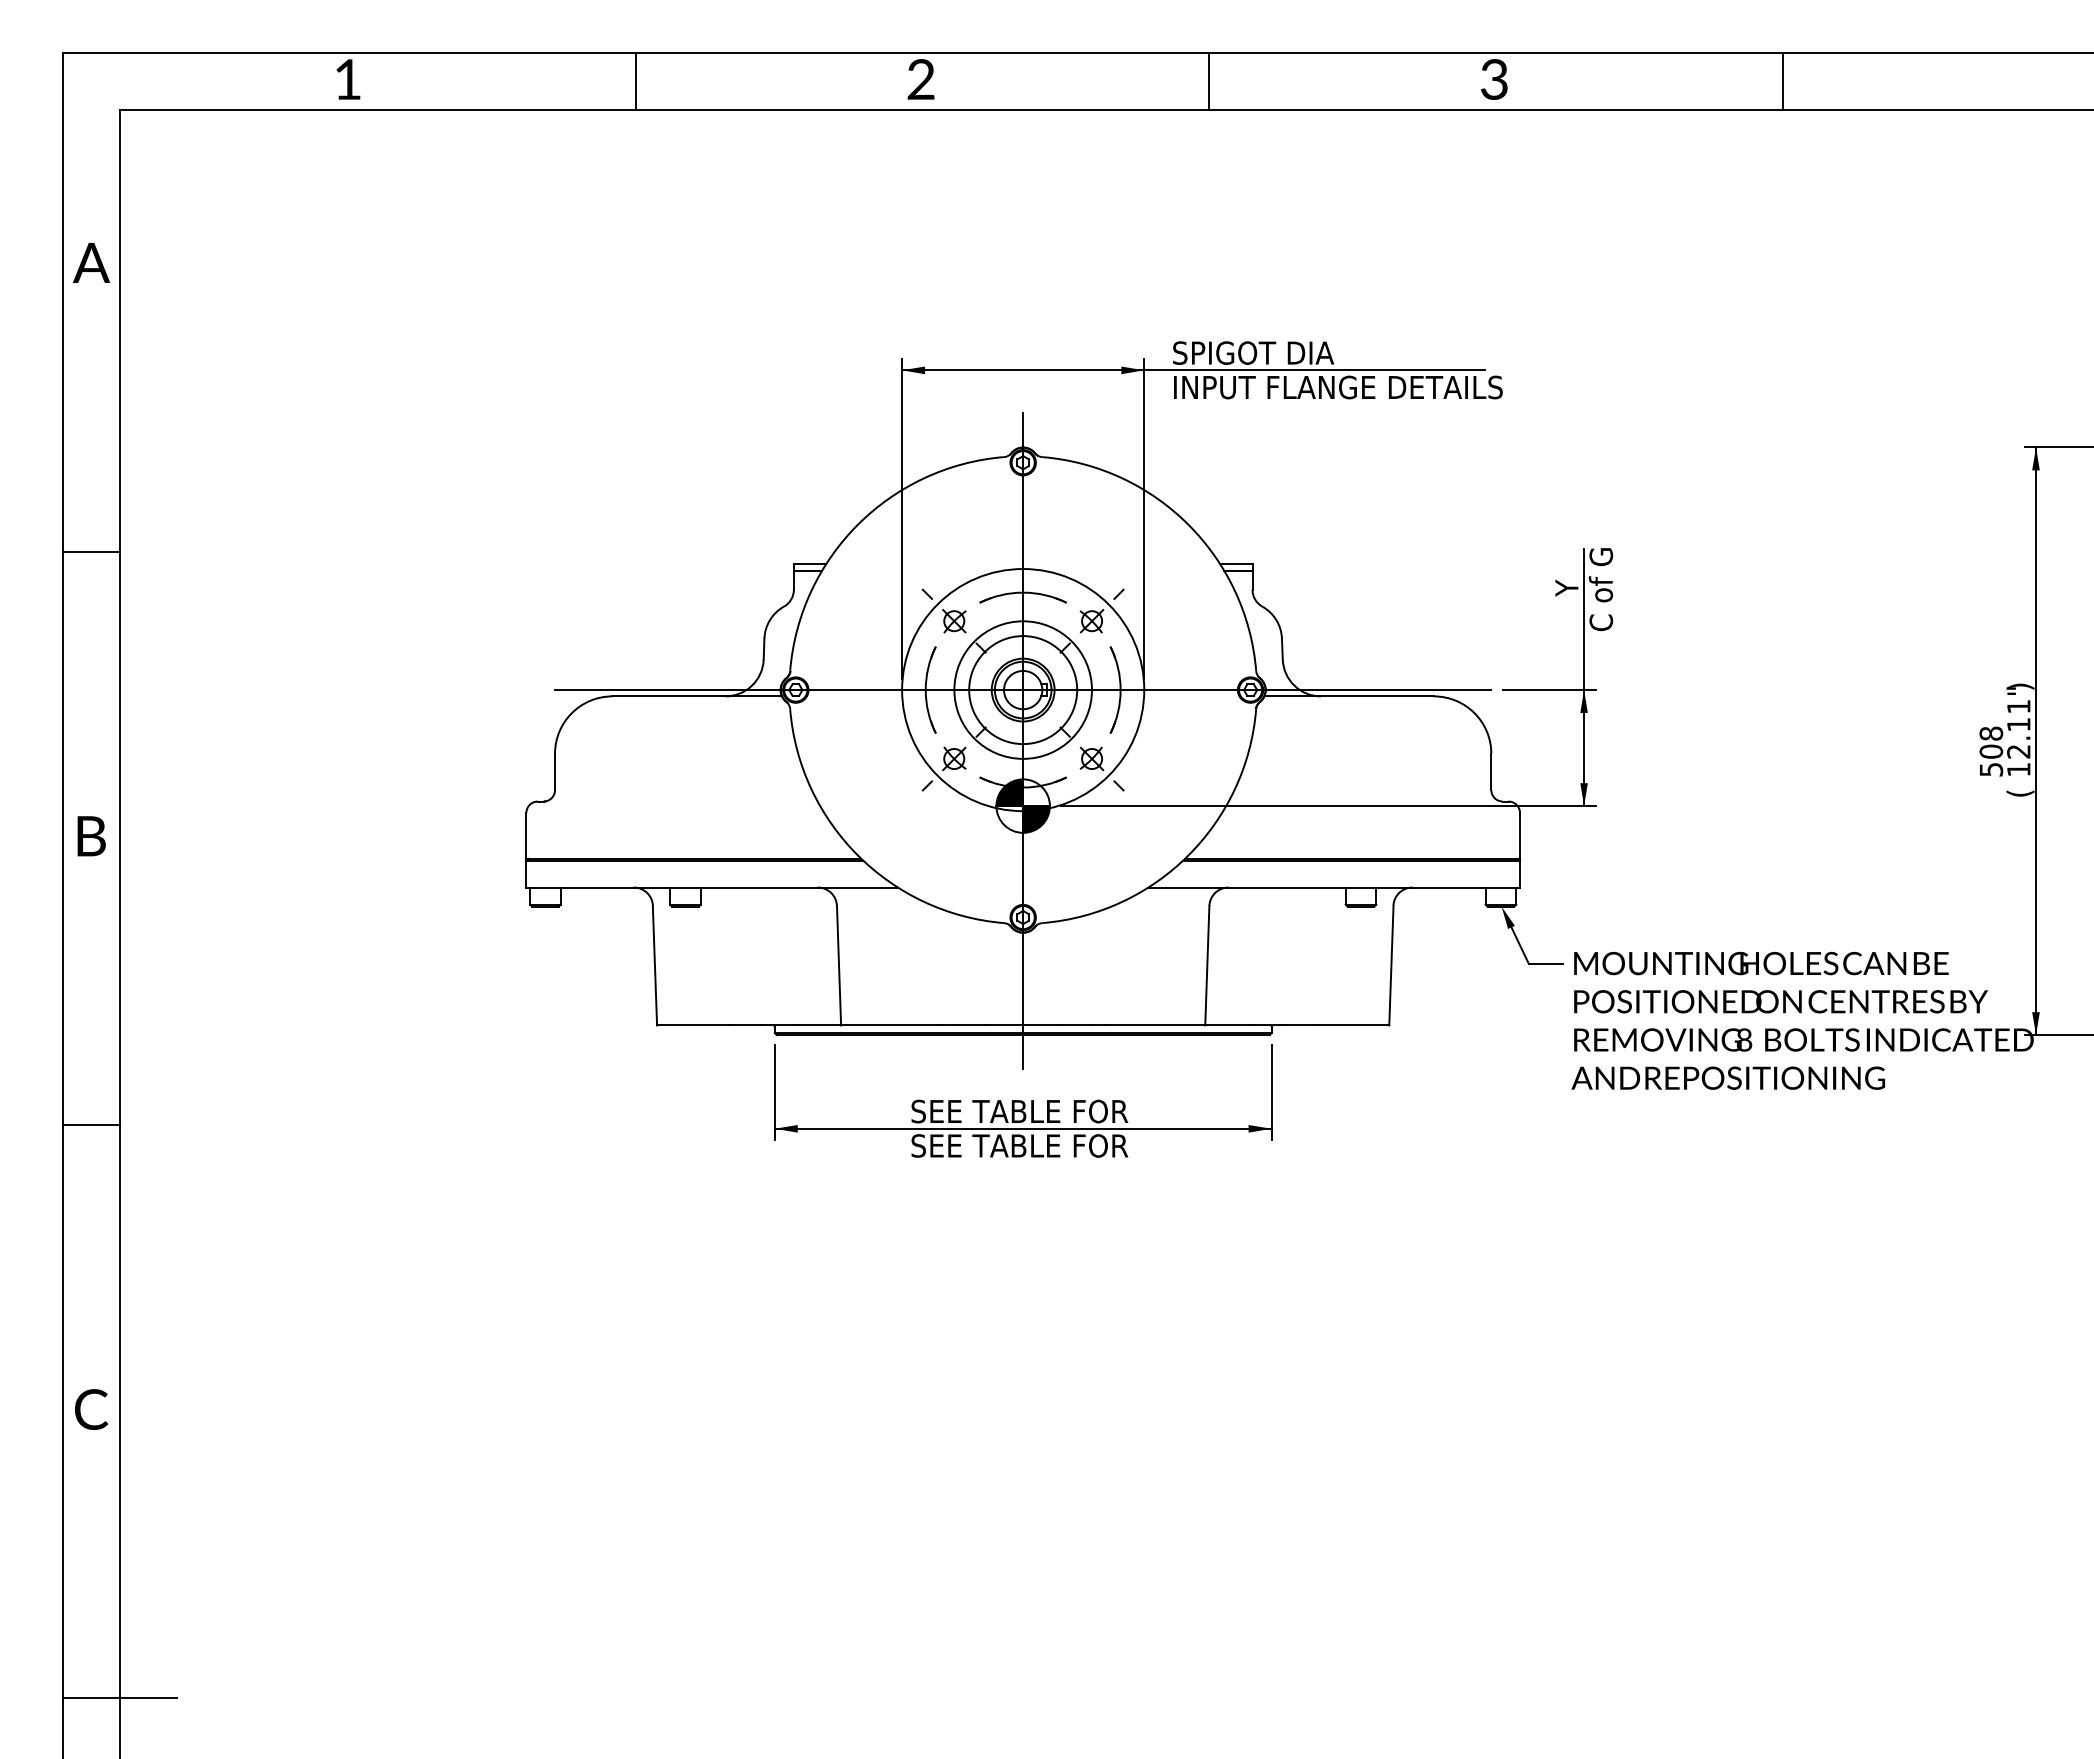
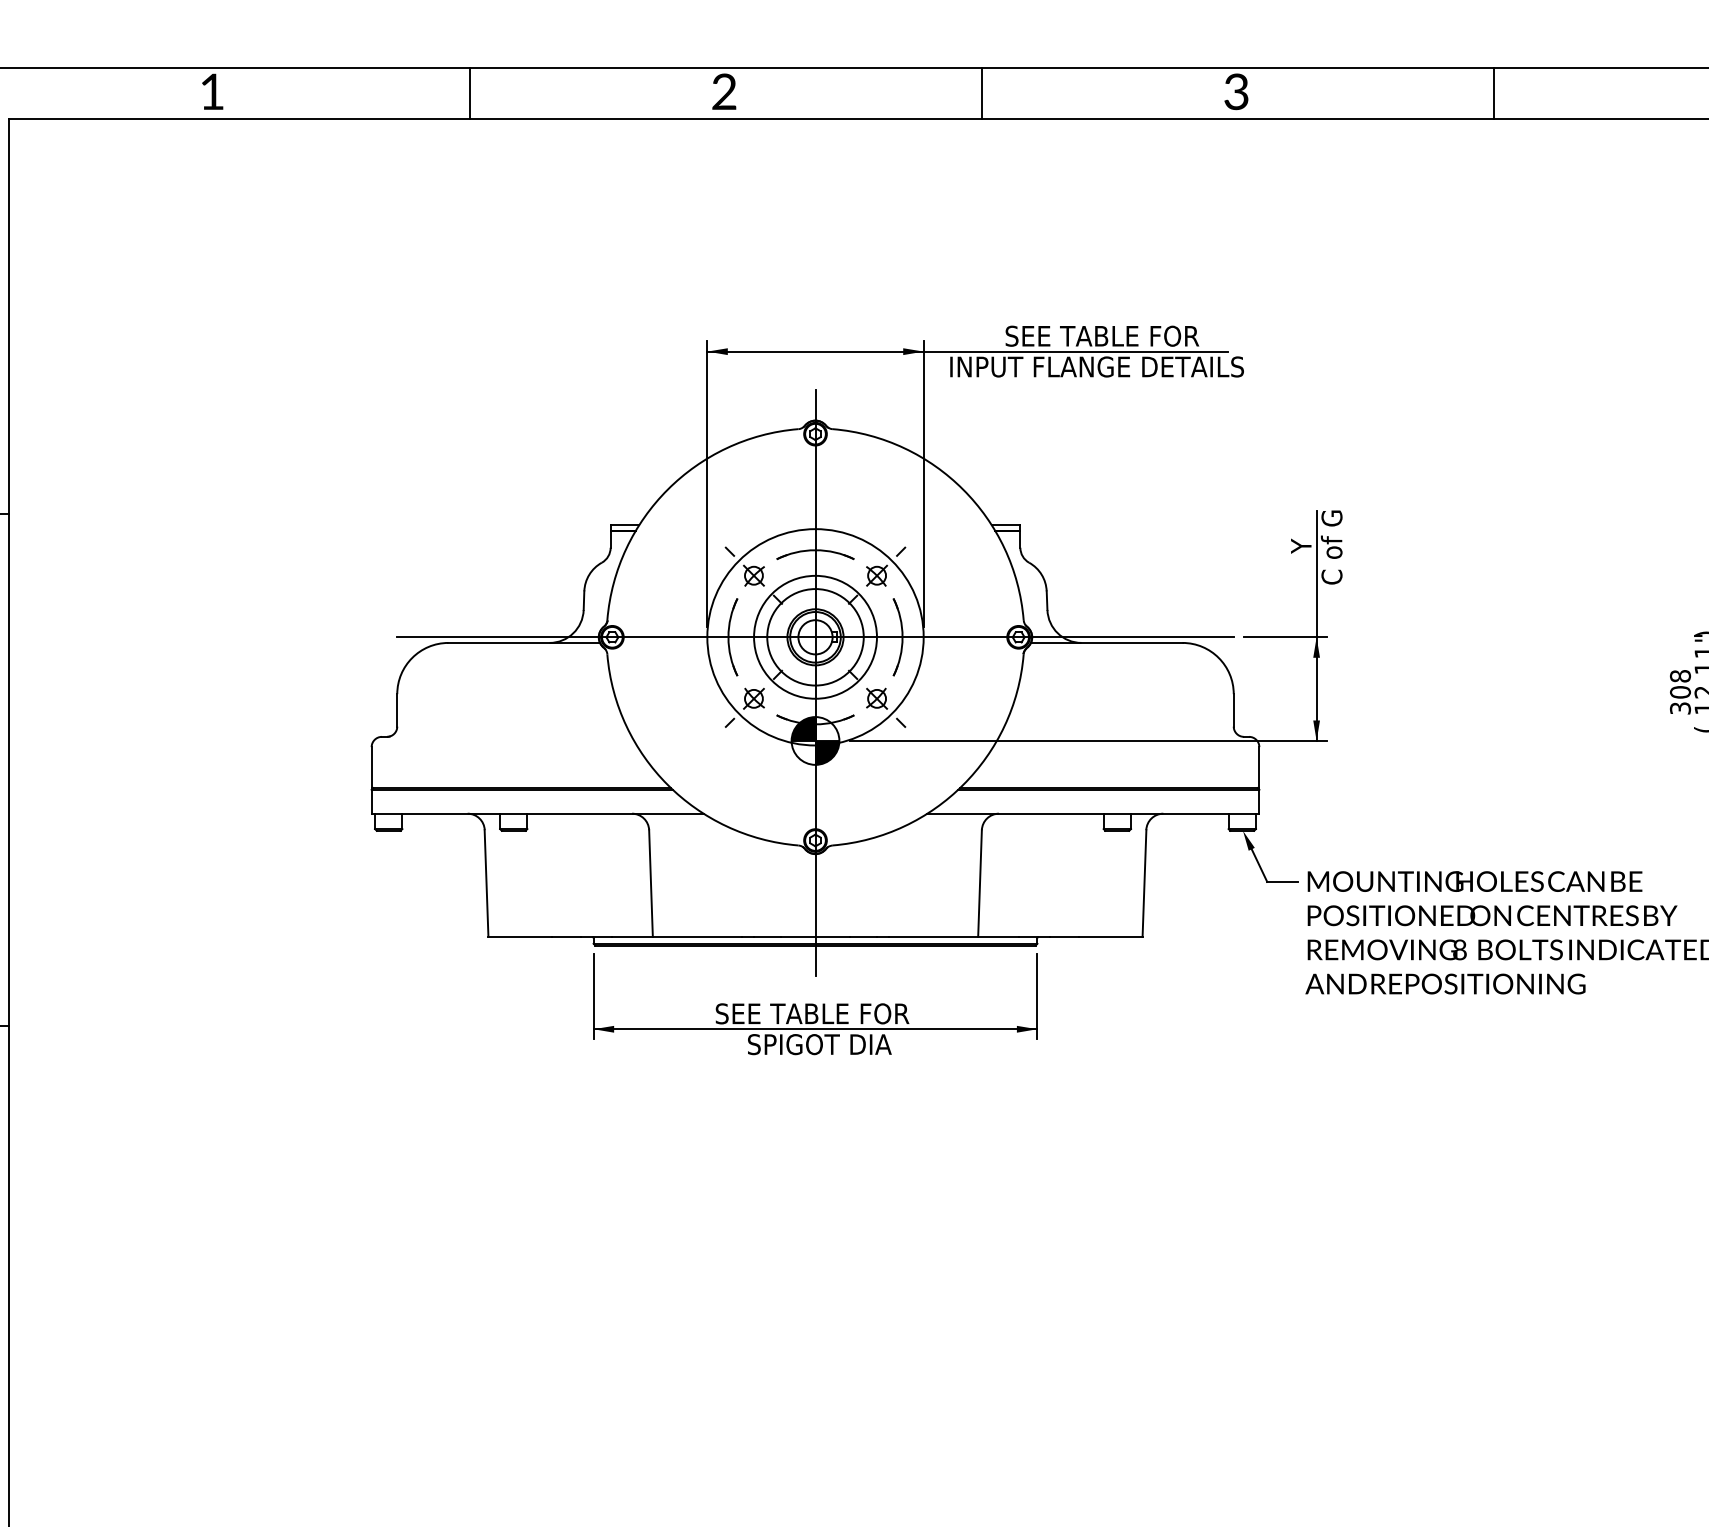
text: (1312, 352) -> (1073, 335), SPIGOT DIA -> SEE TABLE FOR
text: (1990, 769) -> (1679, 708), 508 -> 308
text: (1019, 1145) -> (812, 1044), SEE TABLE FOR -> SPIGOT DIA

